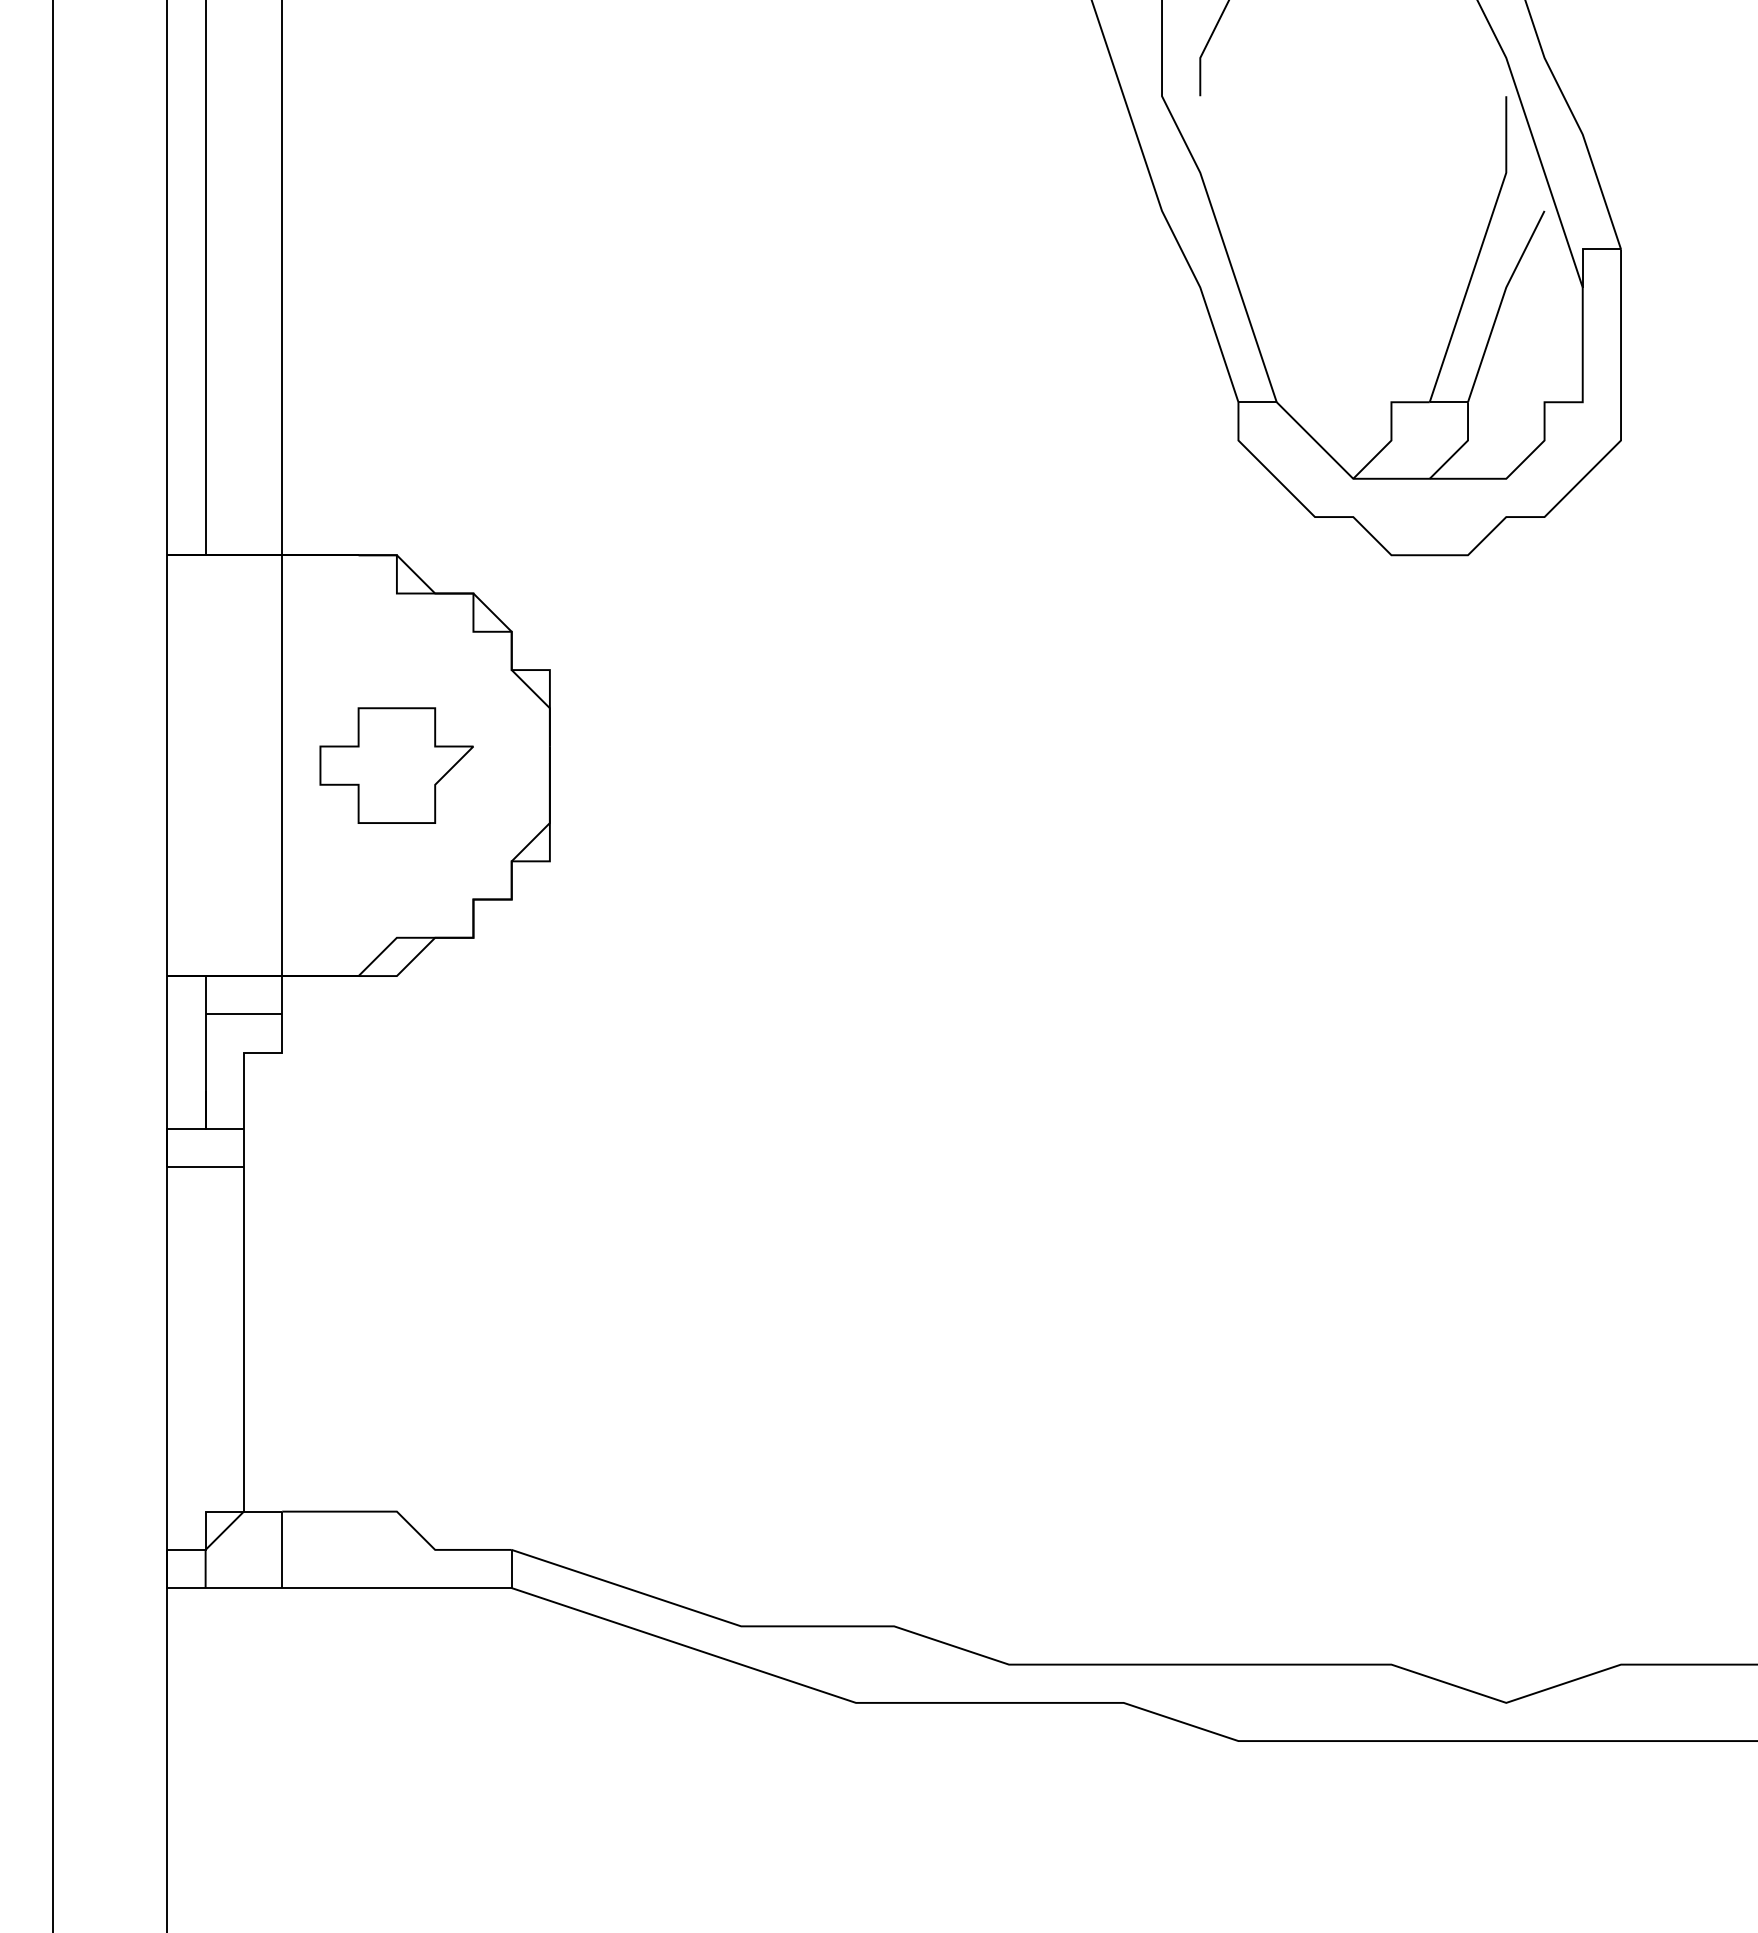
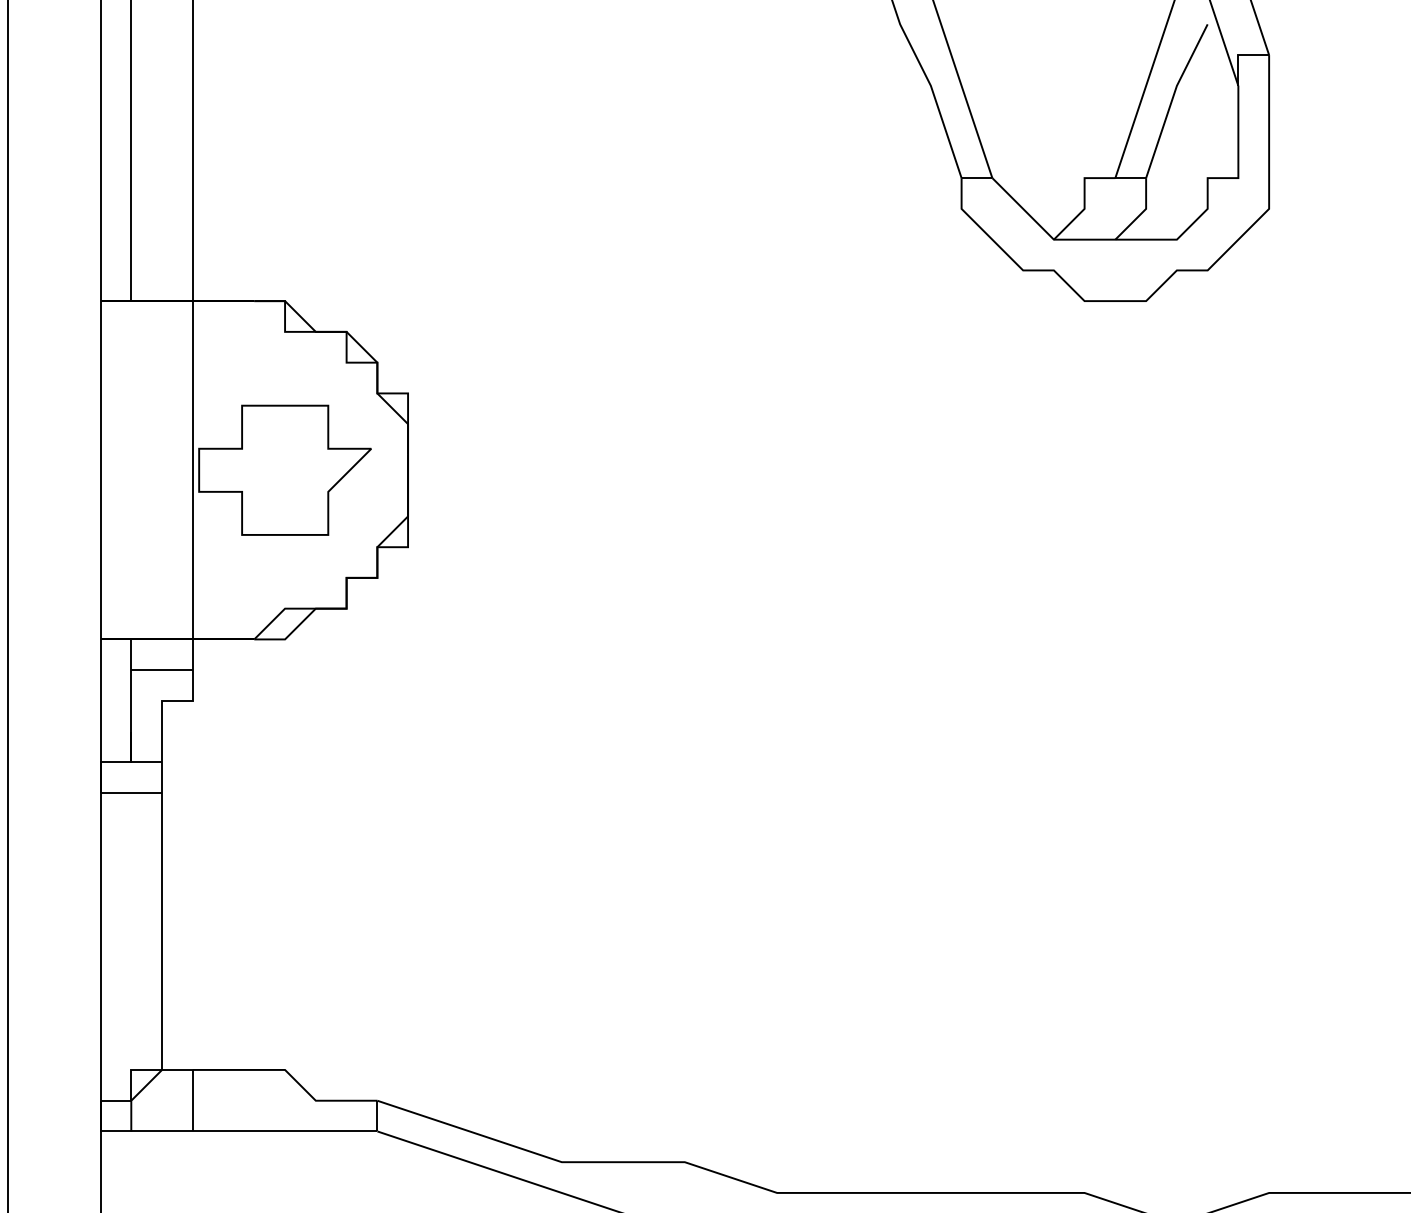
part: (396, 765) -> (284, 470), size x1.4

